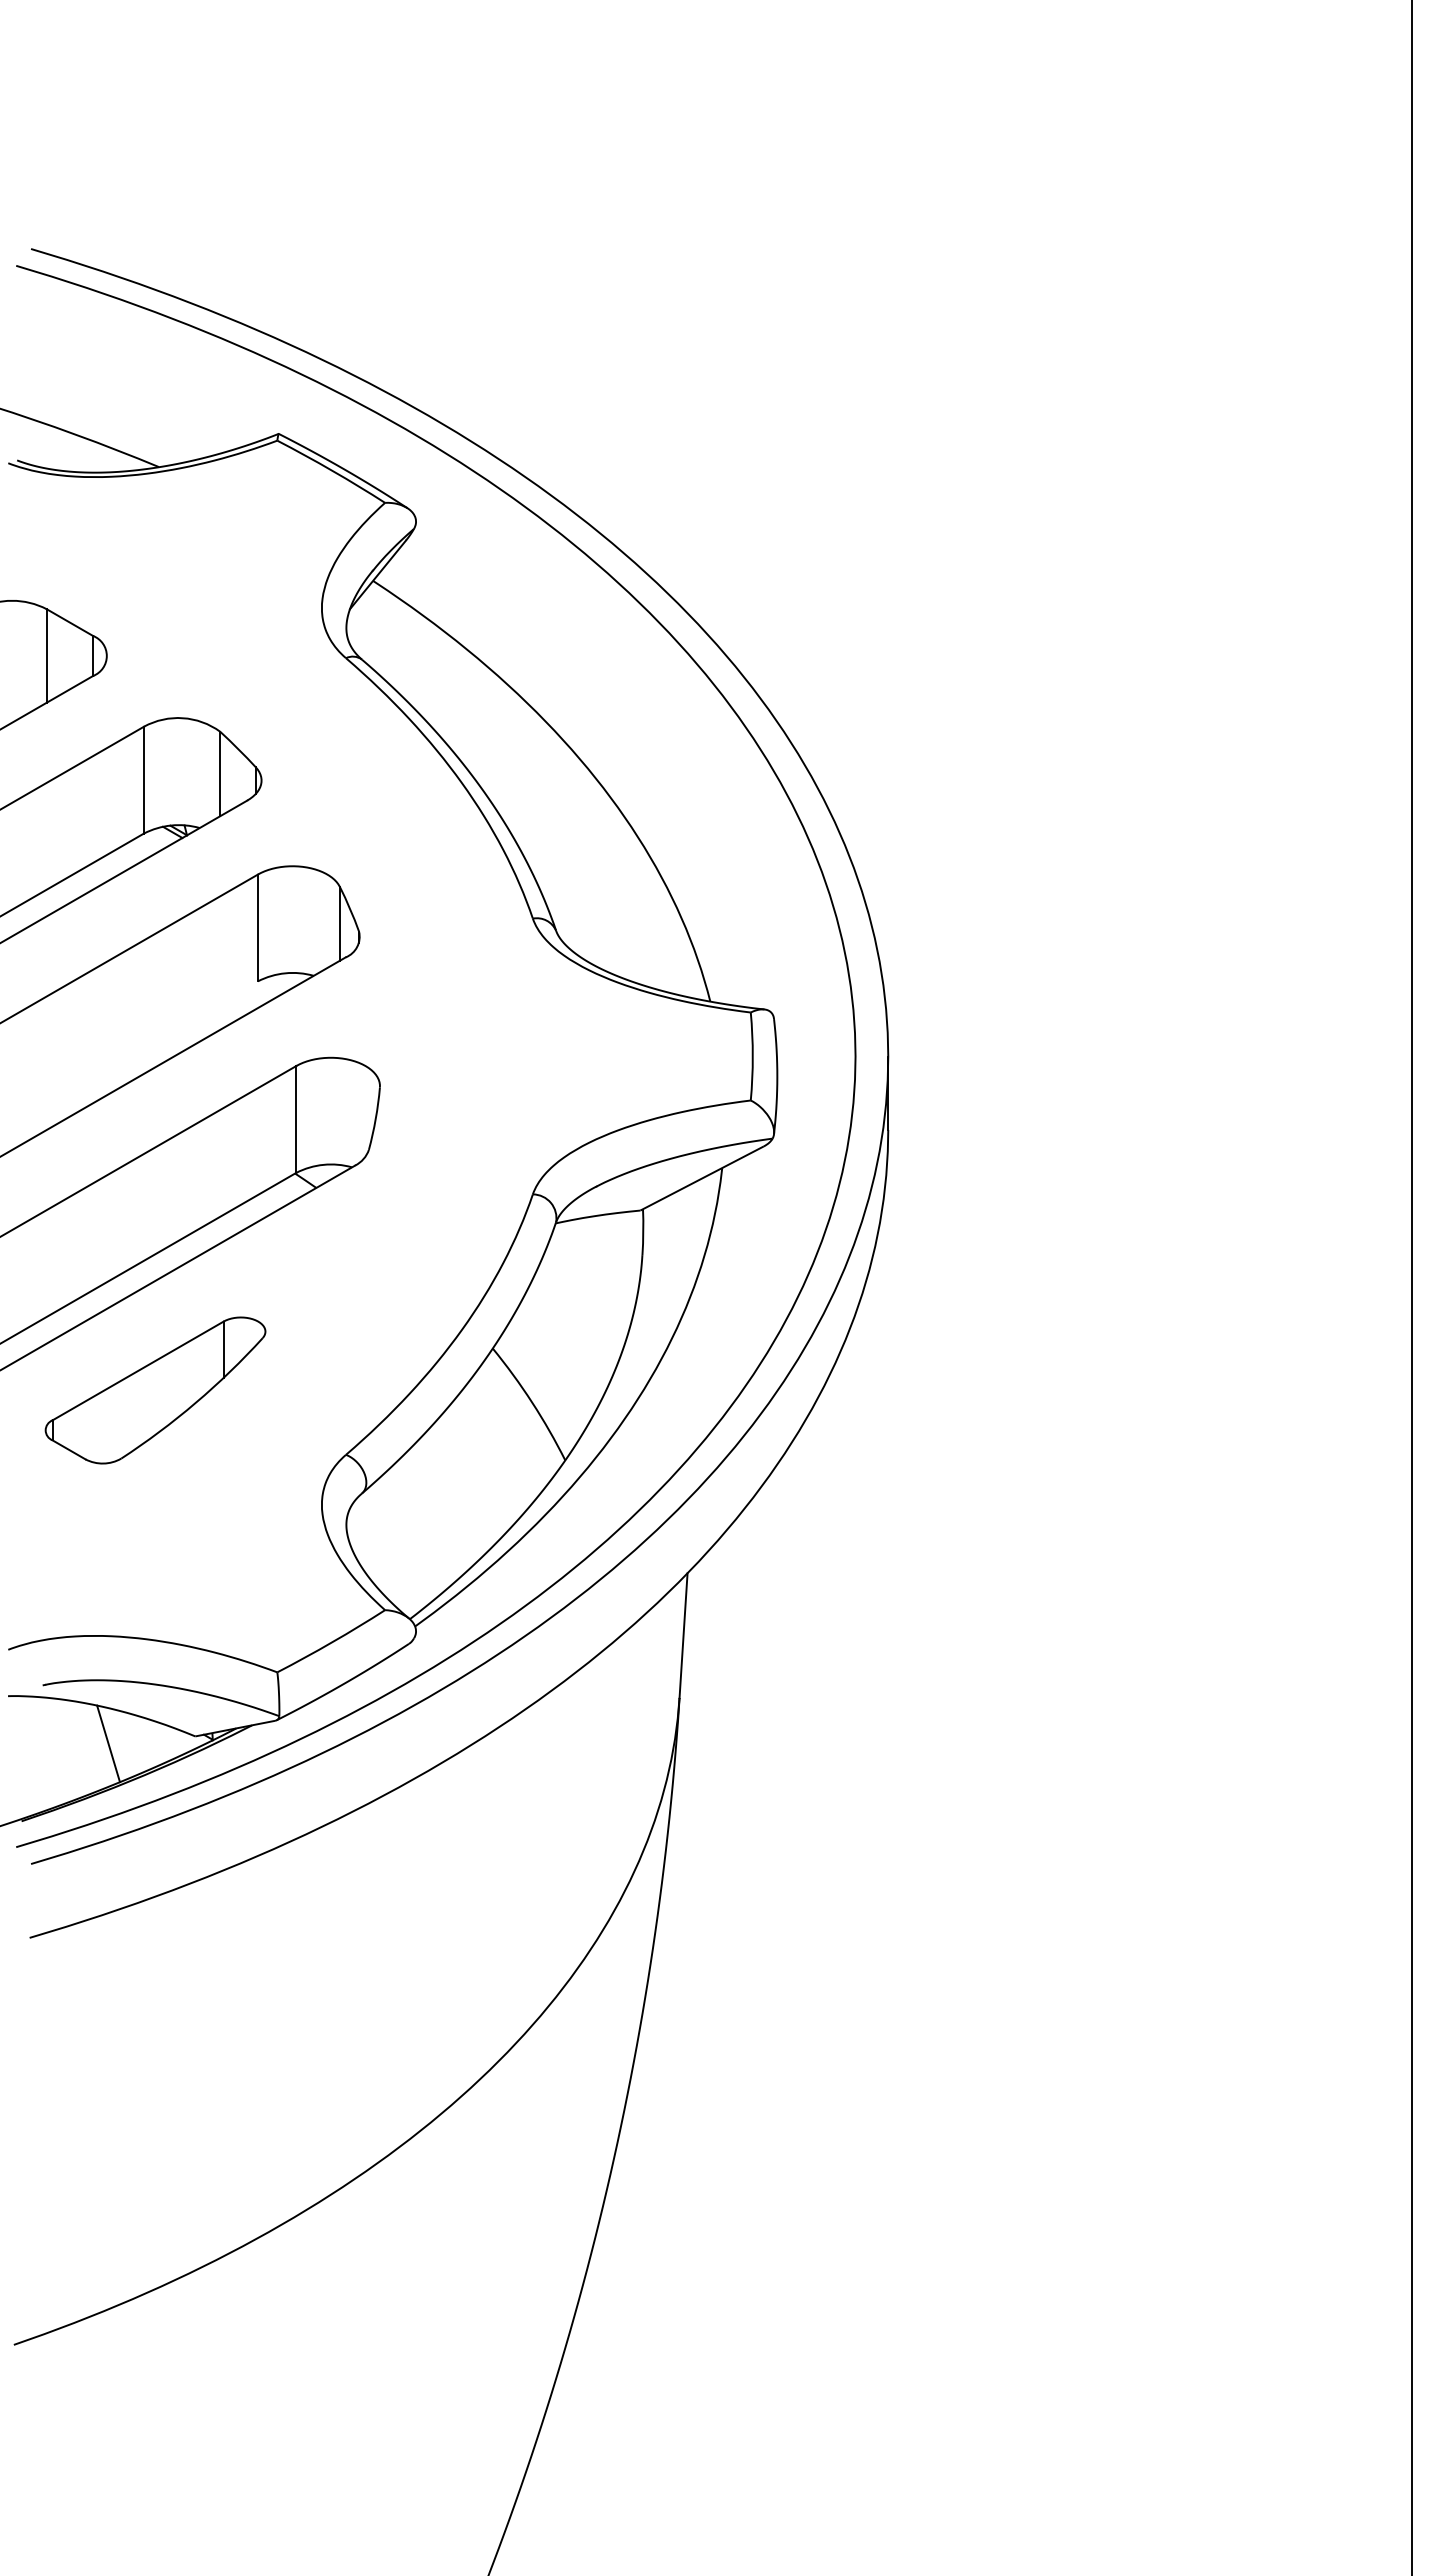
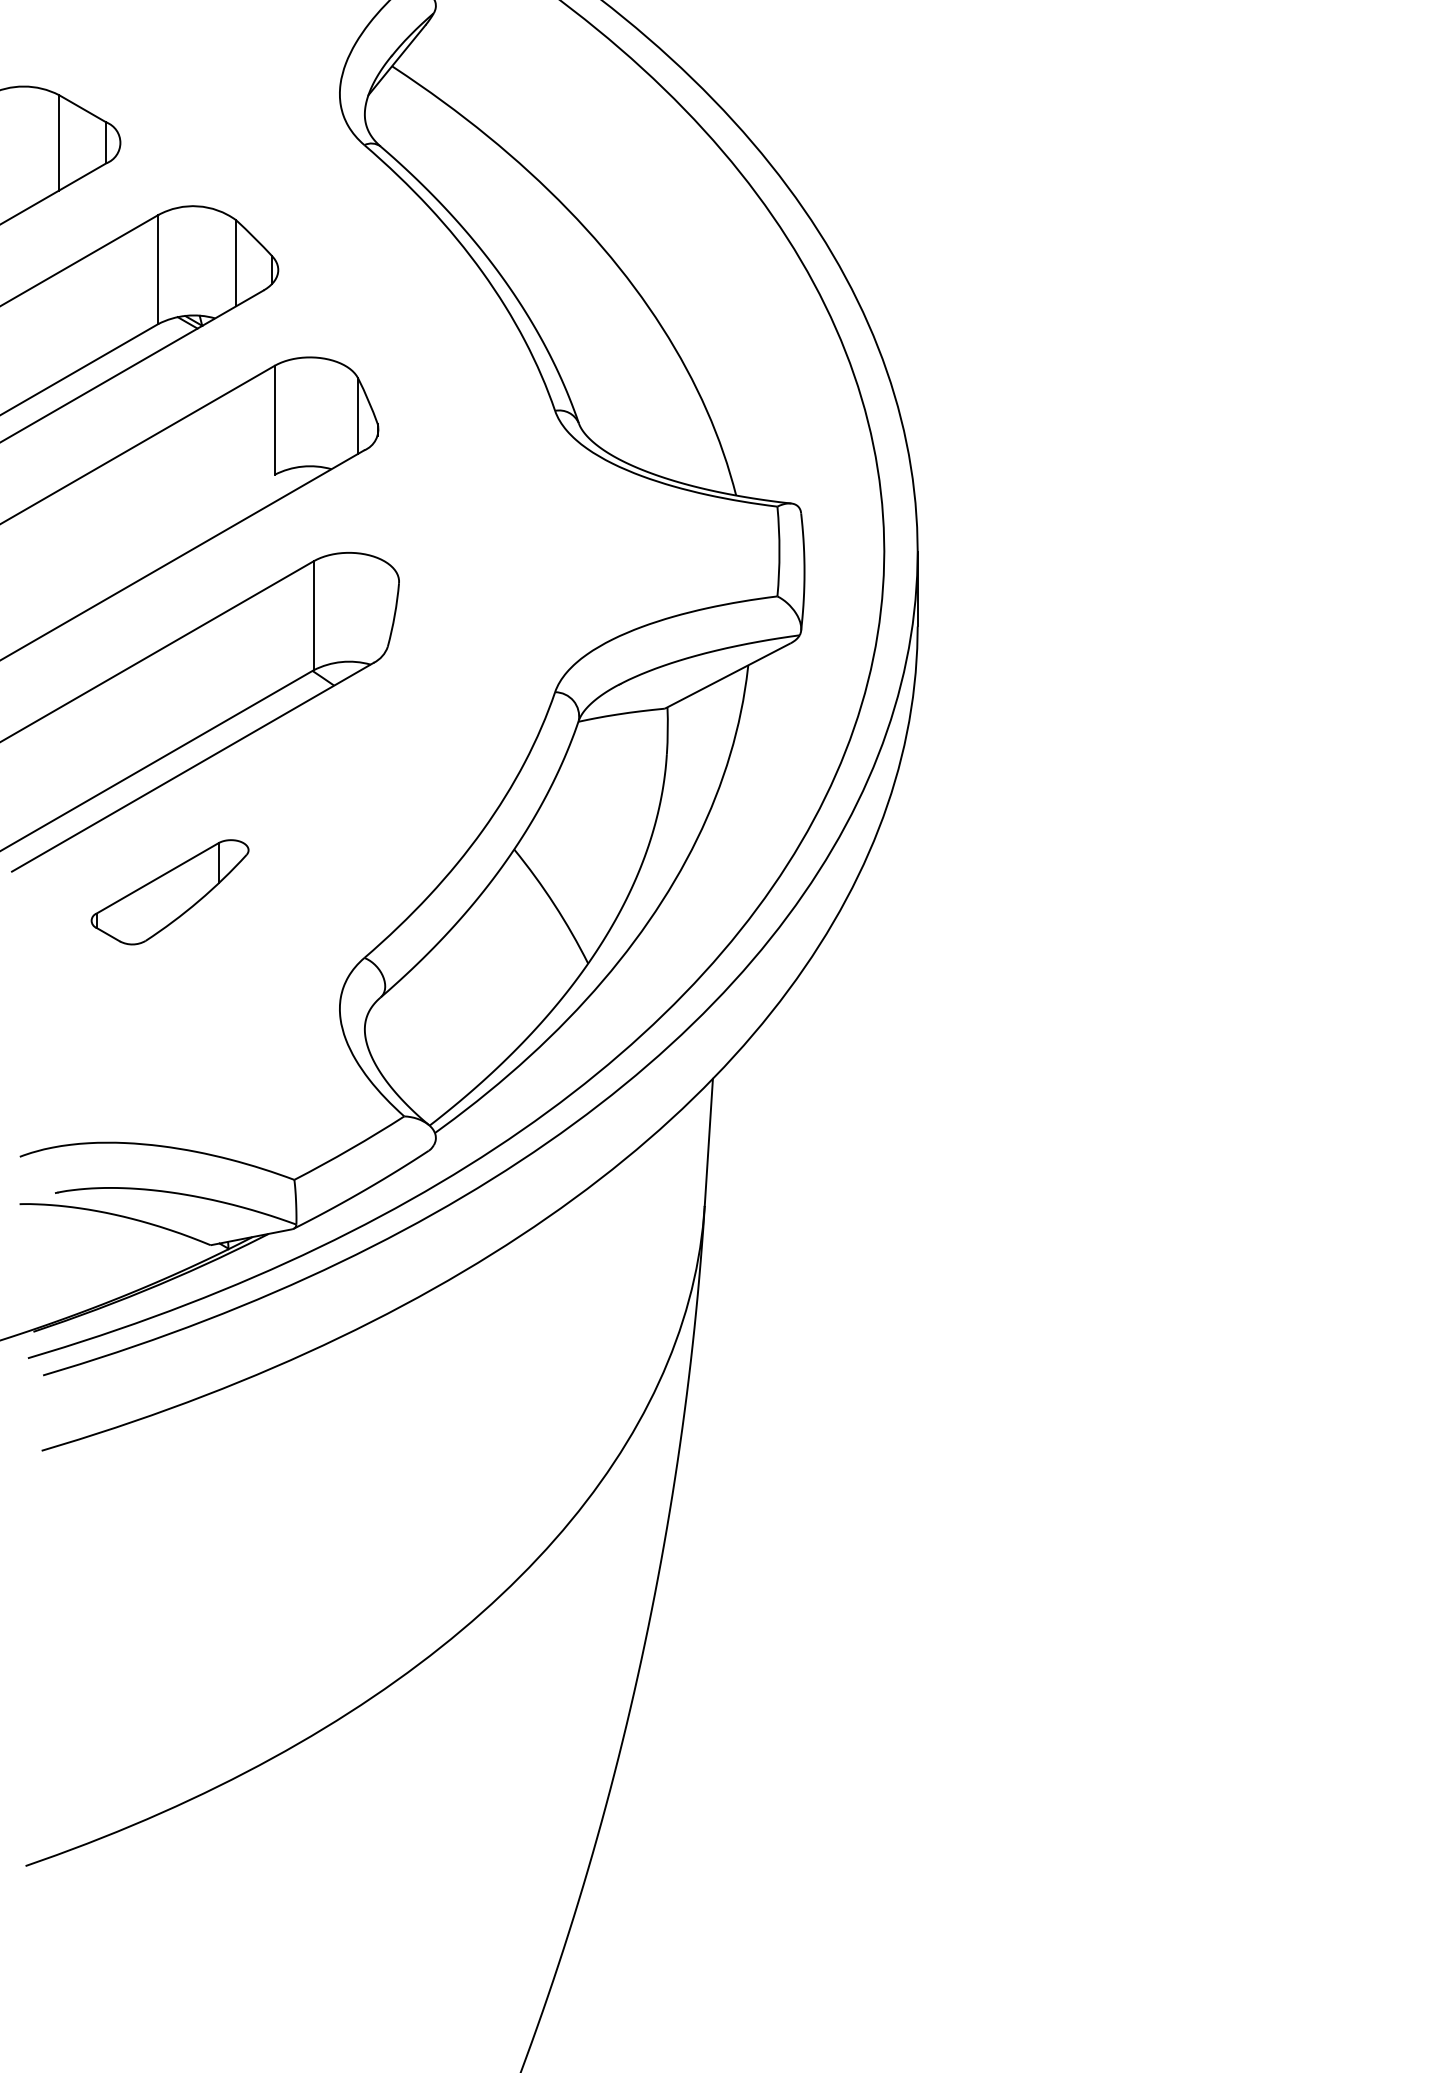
part: (155, 1390) -> (170, 892), size x0.7
line: (108, 1743) -> (122, 1252), removed

